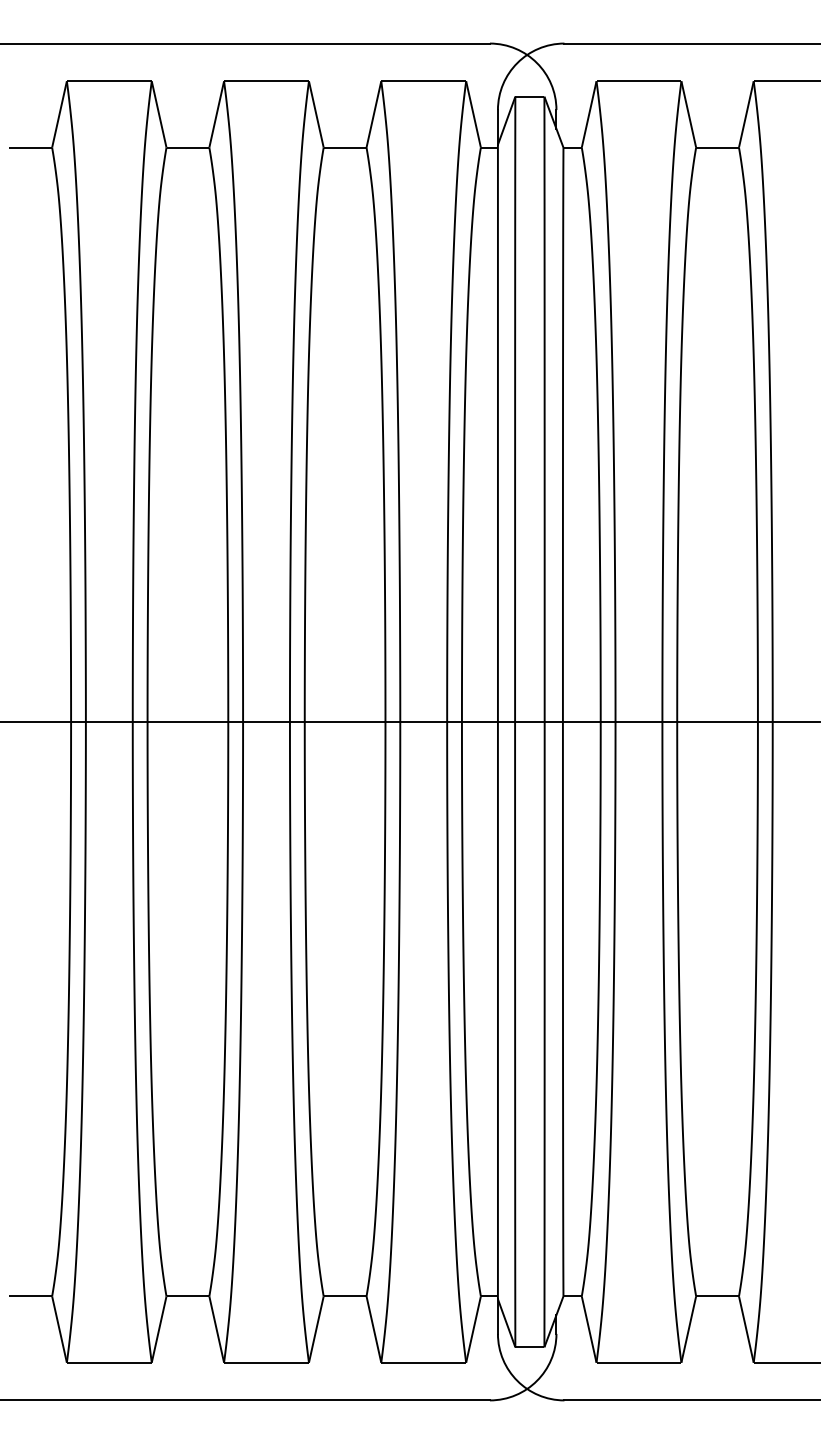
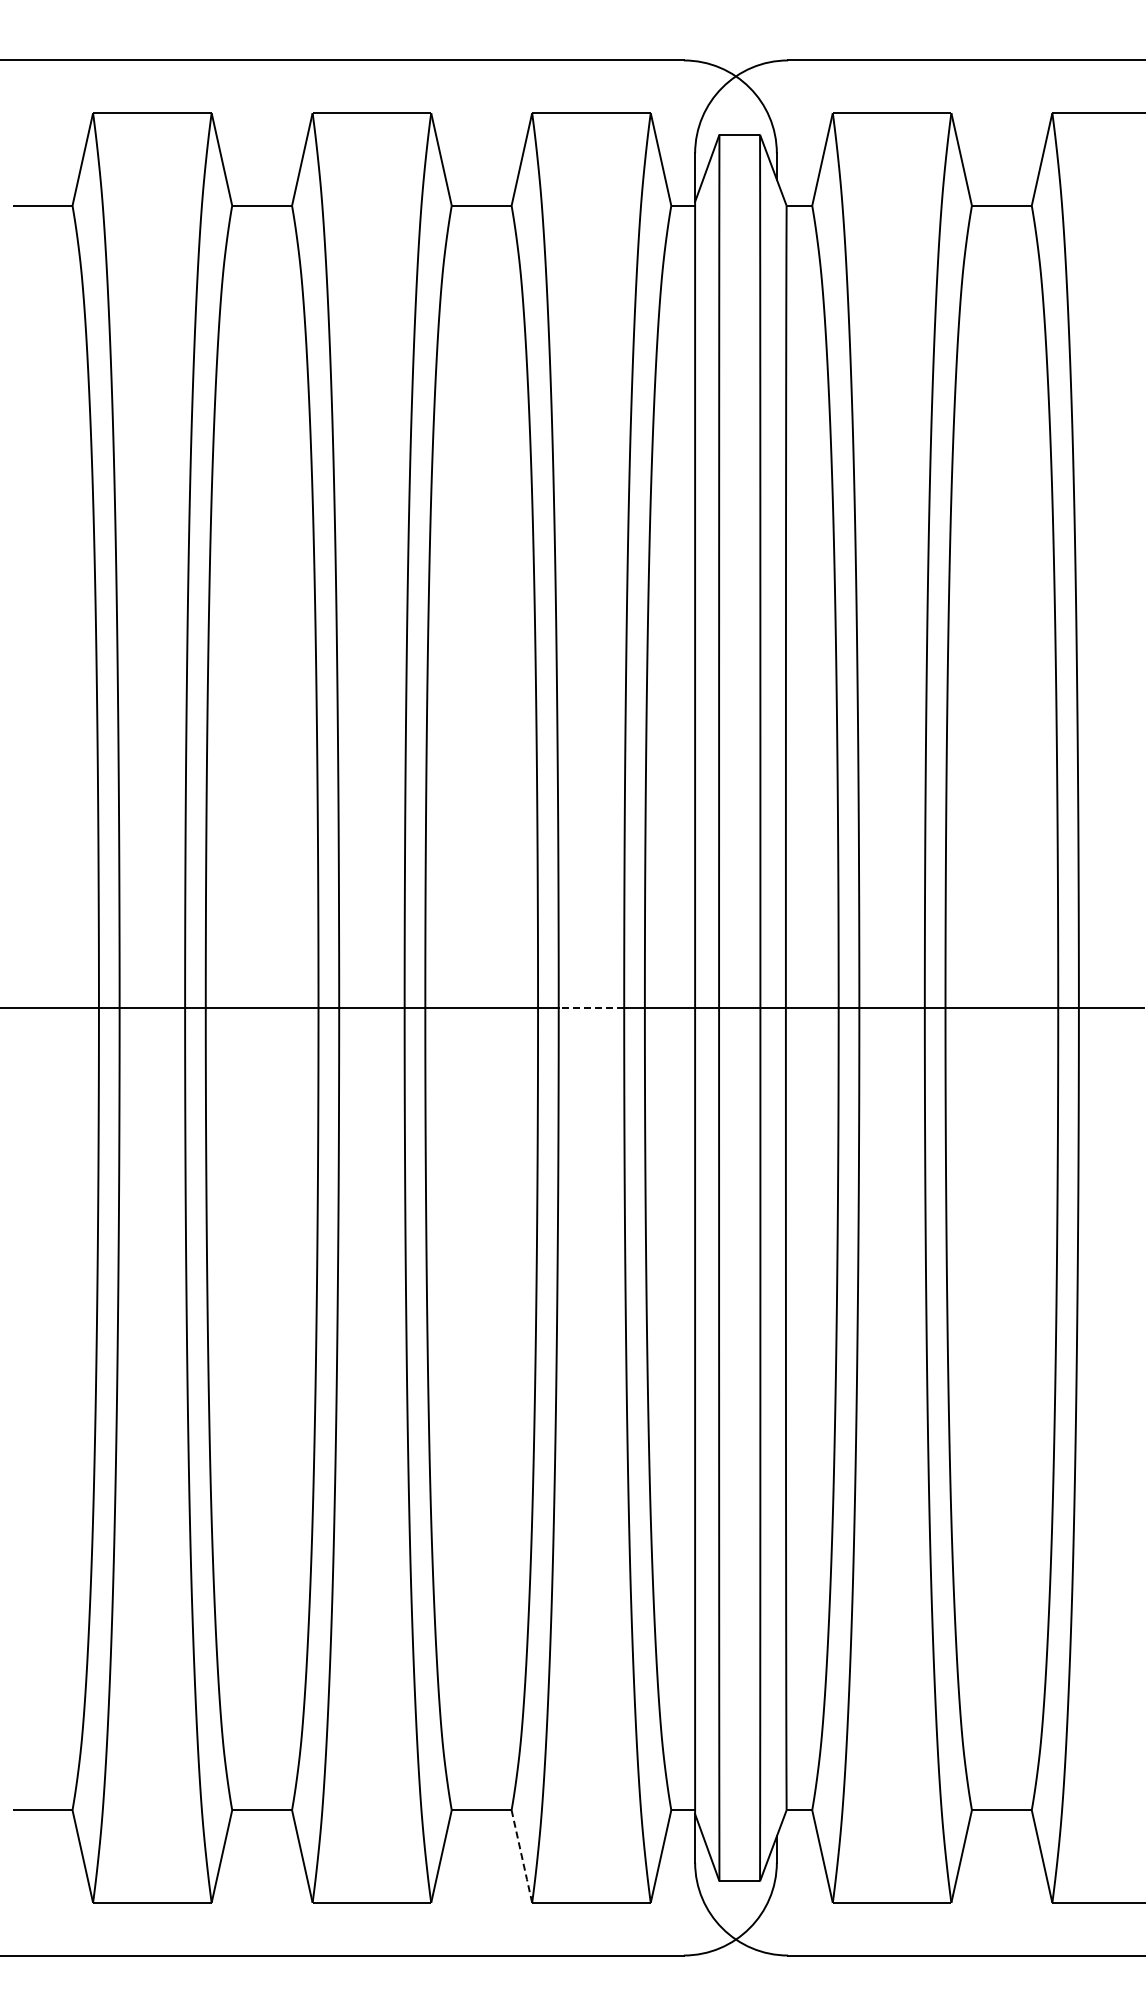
line: (423, 721) -> (591, 1007), solid -> dashed
line: (373, 1329) -> (521, 1856), solid -> dashed

